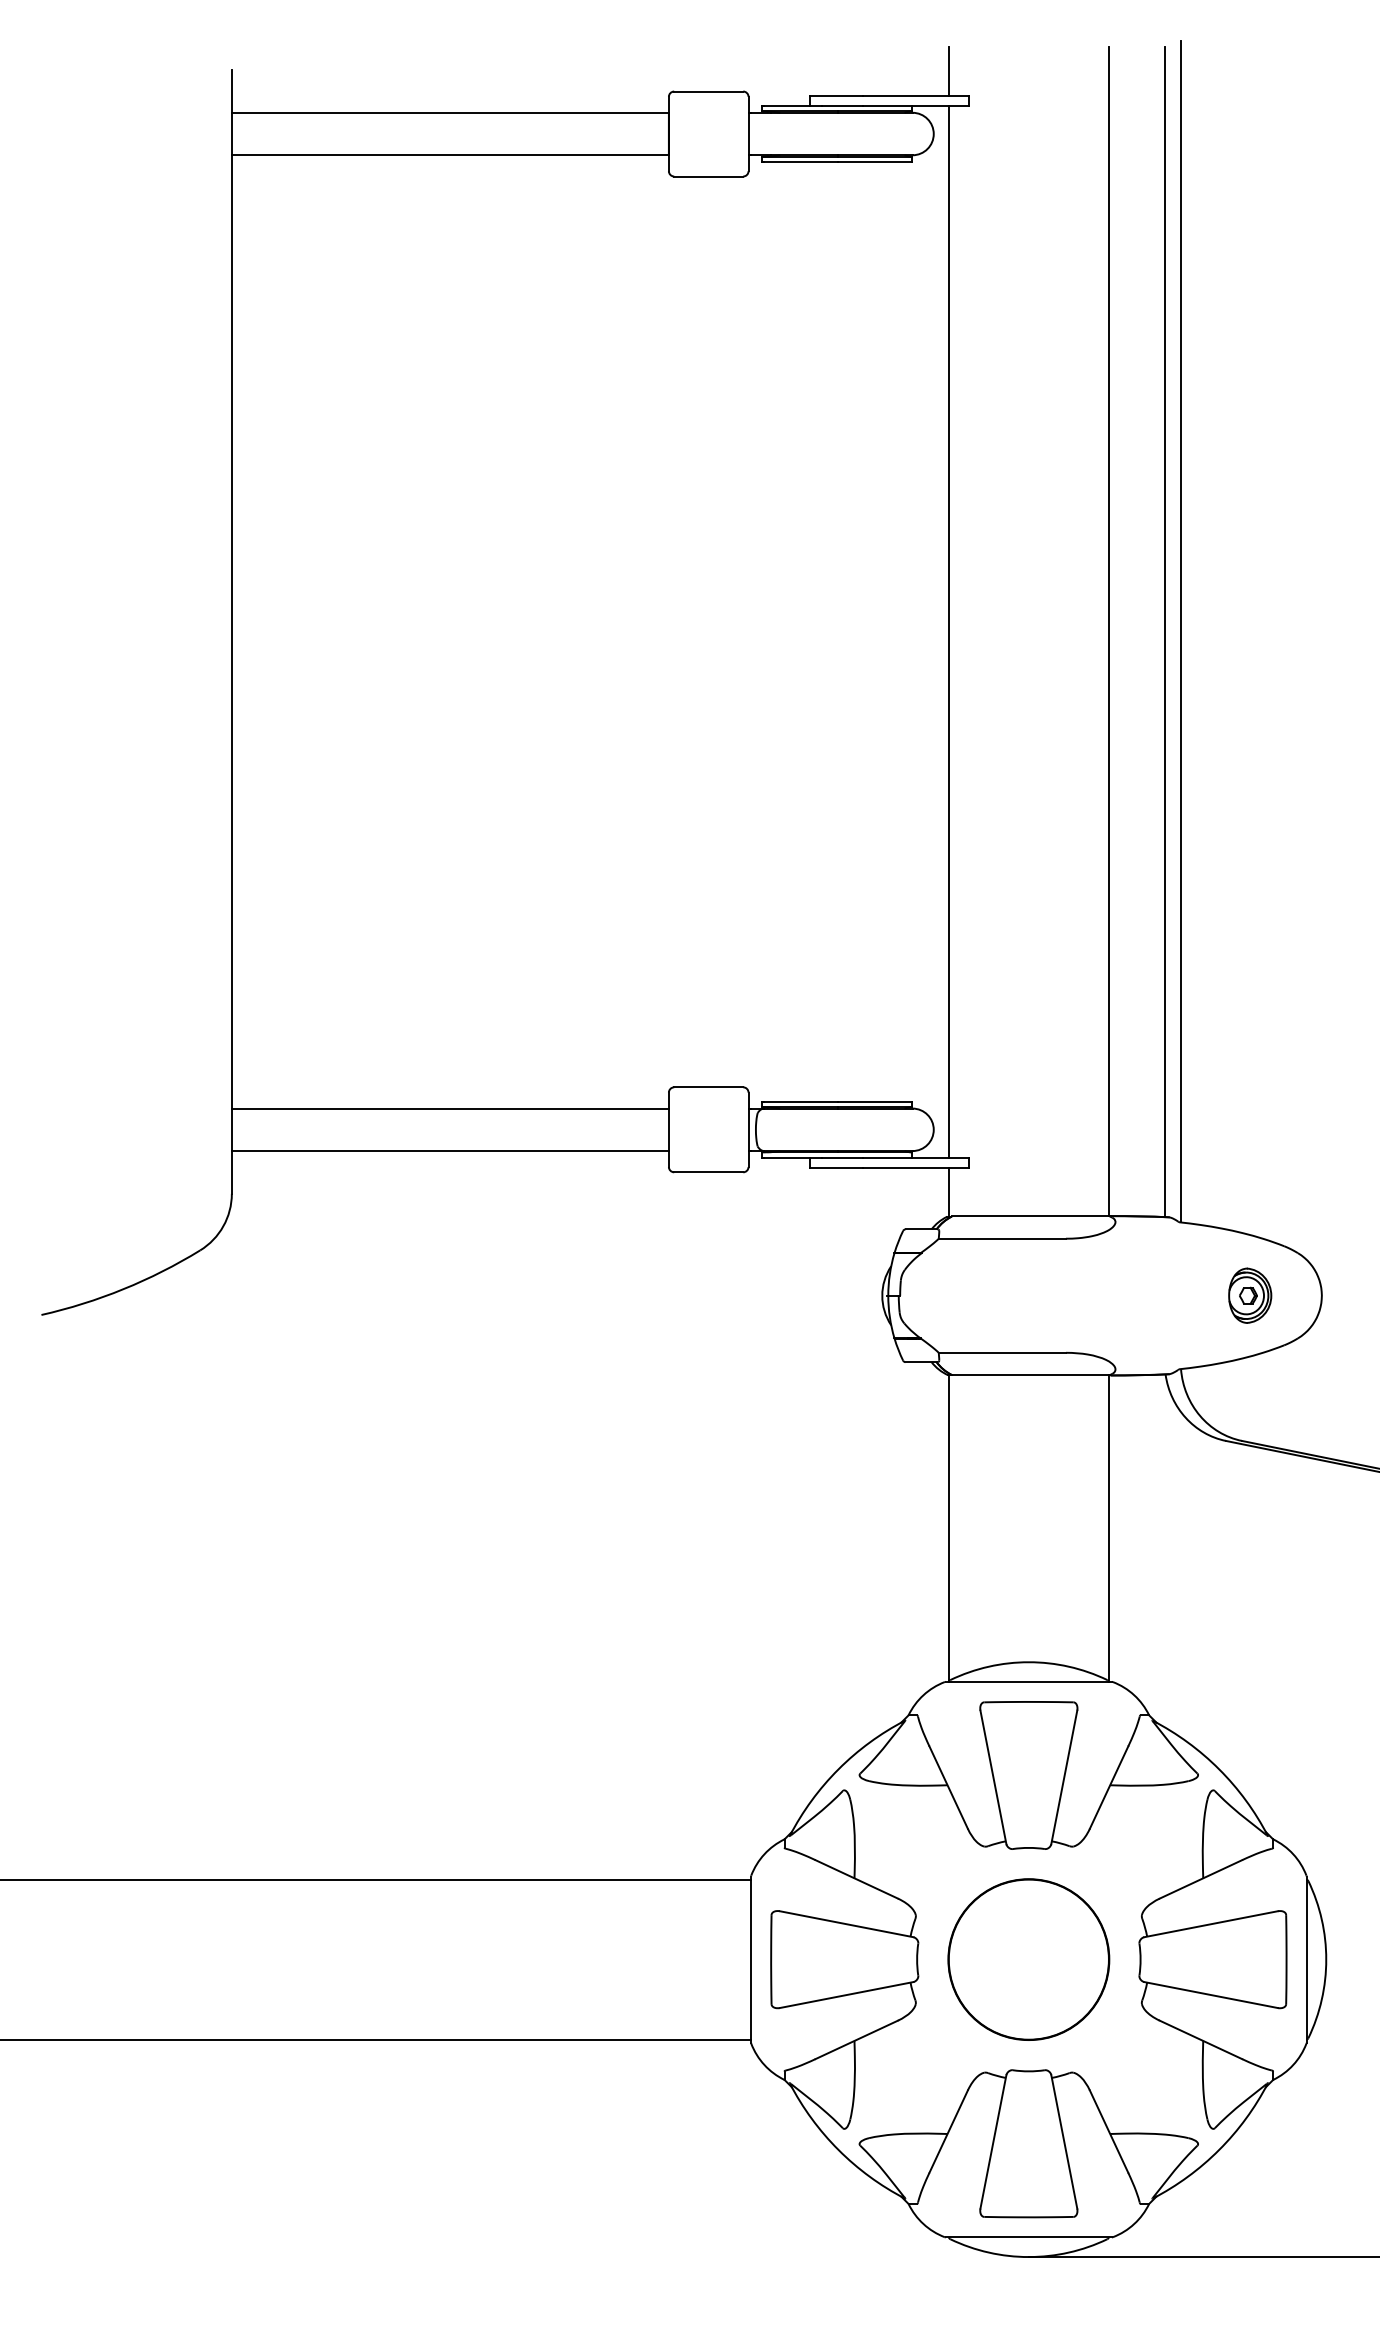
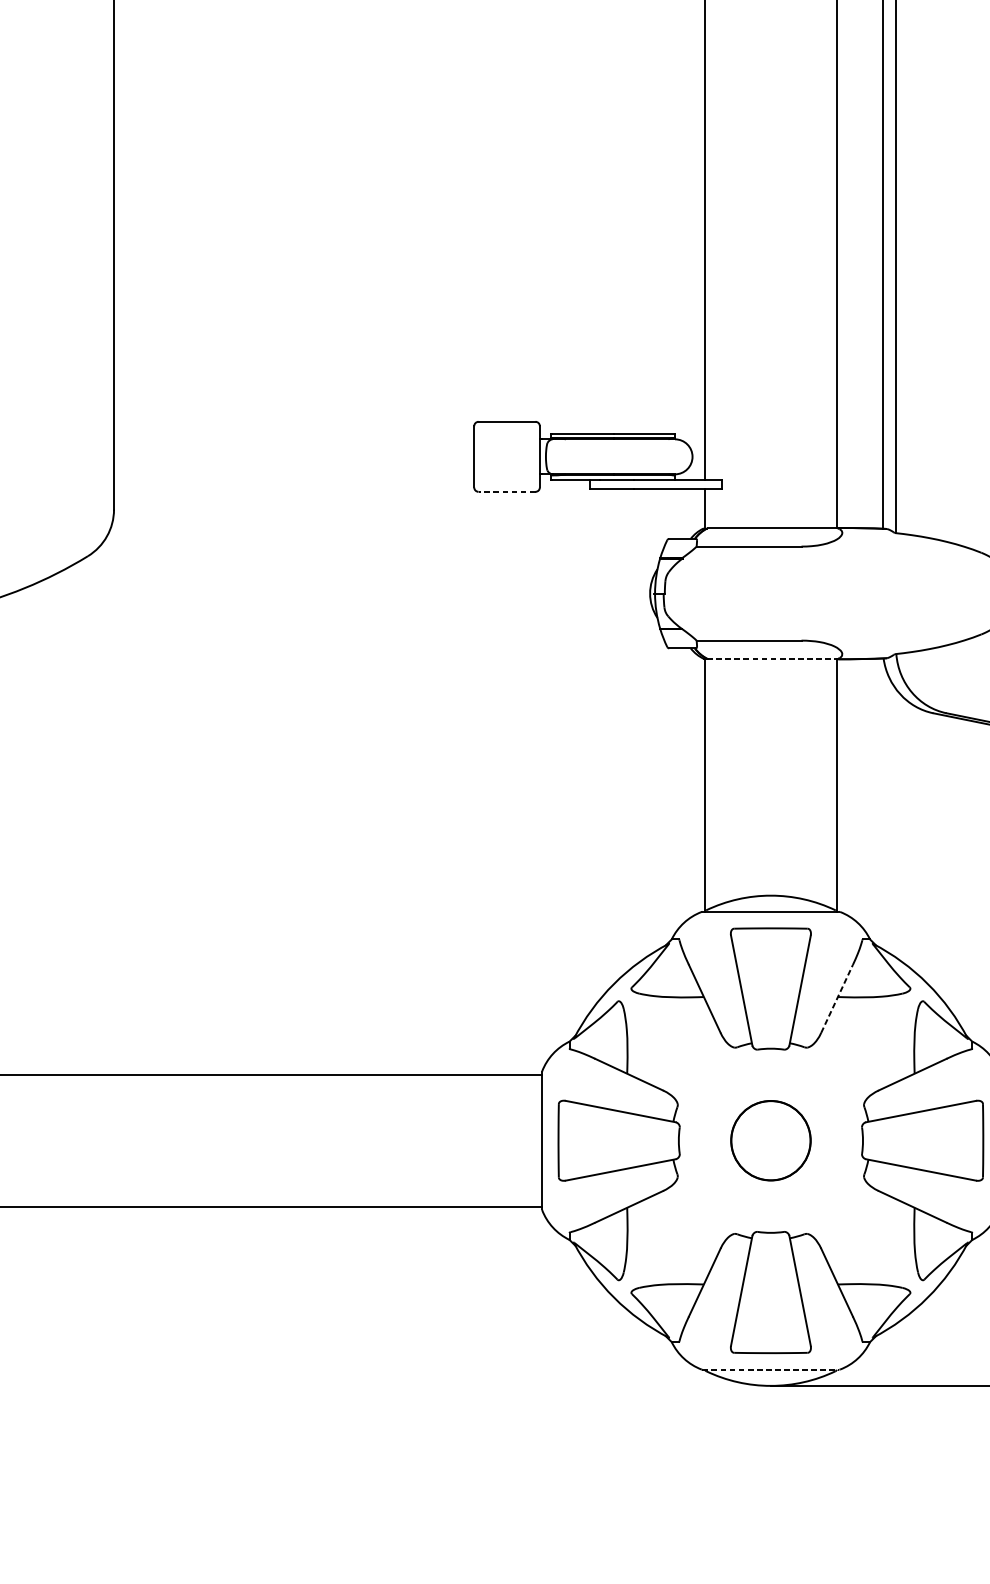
line: (449, 1108) -> (293, 439), removed
line: (449, 1151) -> (293, 474), removed
line: (708, 1172) -> (506, 492), solid -> dashed
part: (1250, 1295) -> (953, 593), removed
line: (1031, 1374) -> (773, 658), solid -> dashed
line: (1109, 1787) -> (837, 998), solid -> dashed
part: (1028, 1959) -> (770, 1140), size x0.6
line: (1029, 2237) -> (771, 1369), solid -> dashed

